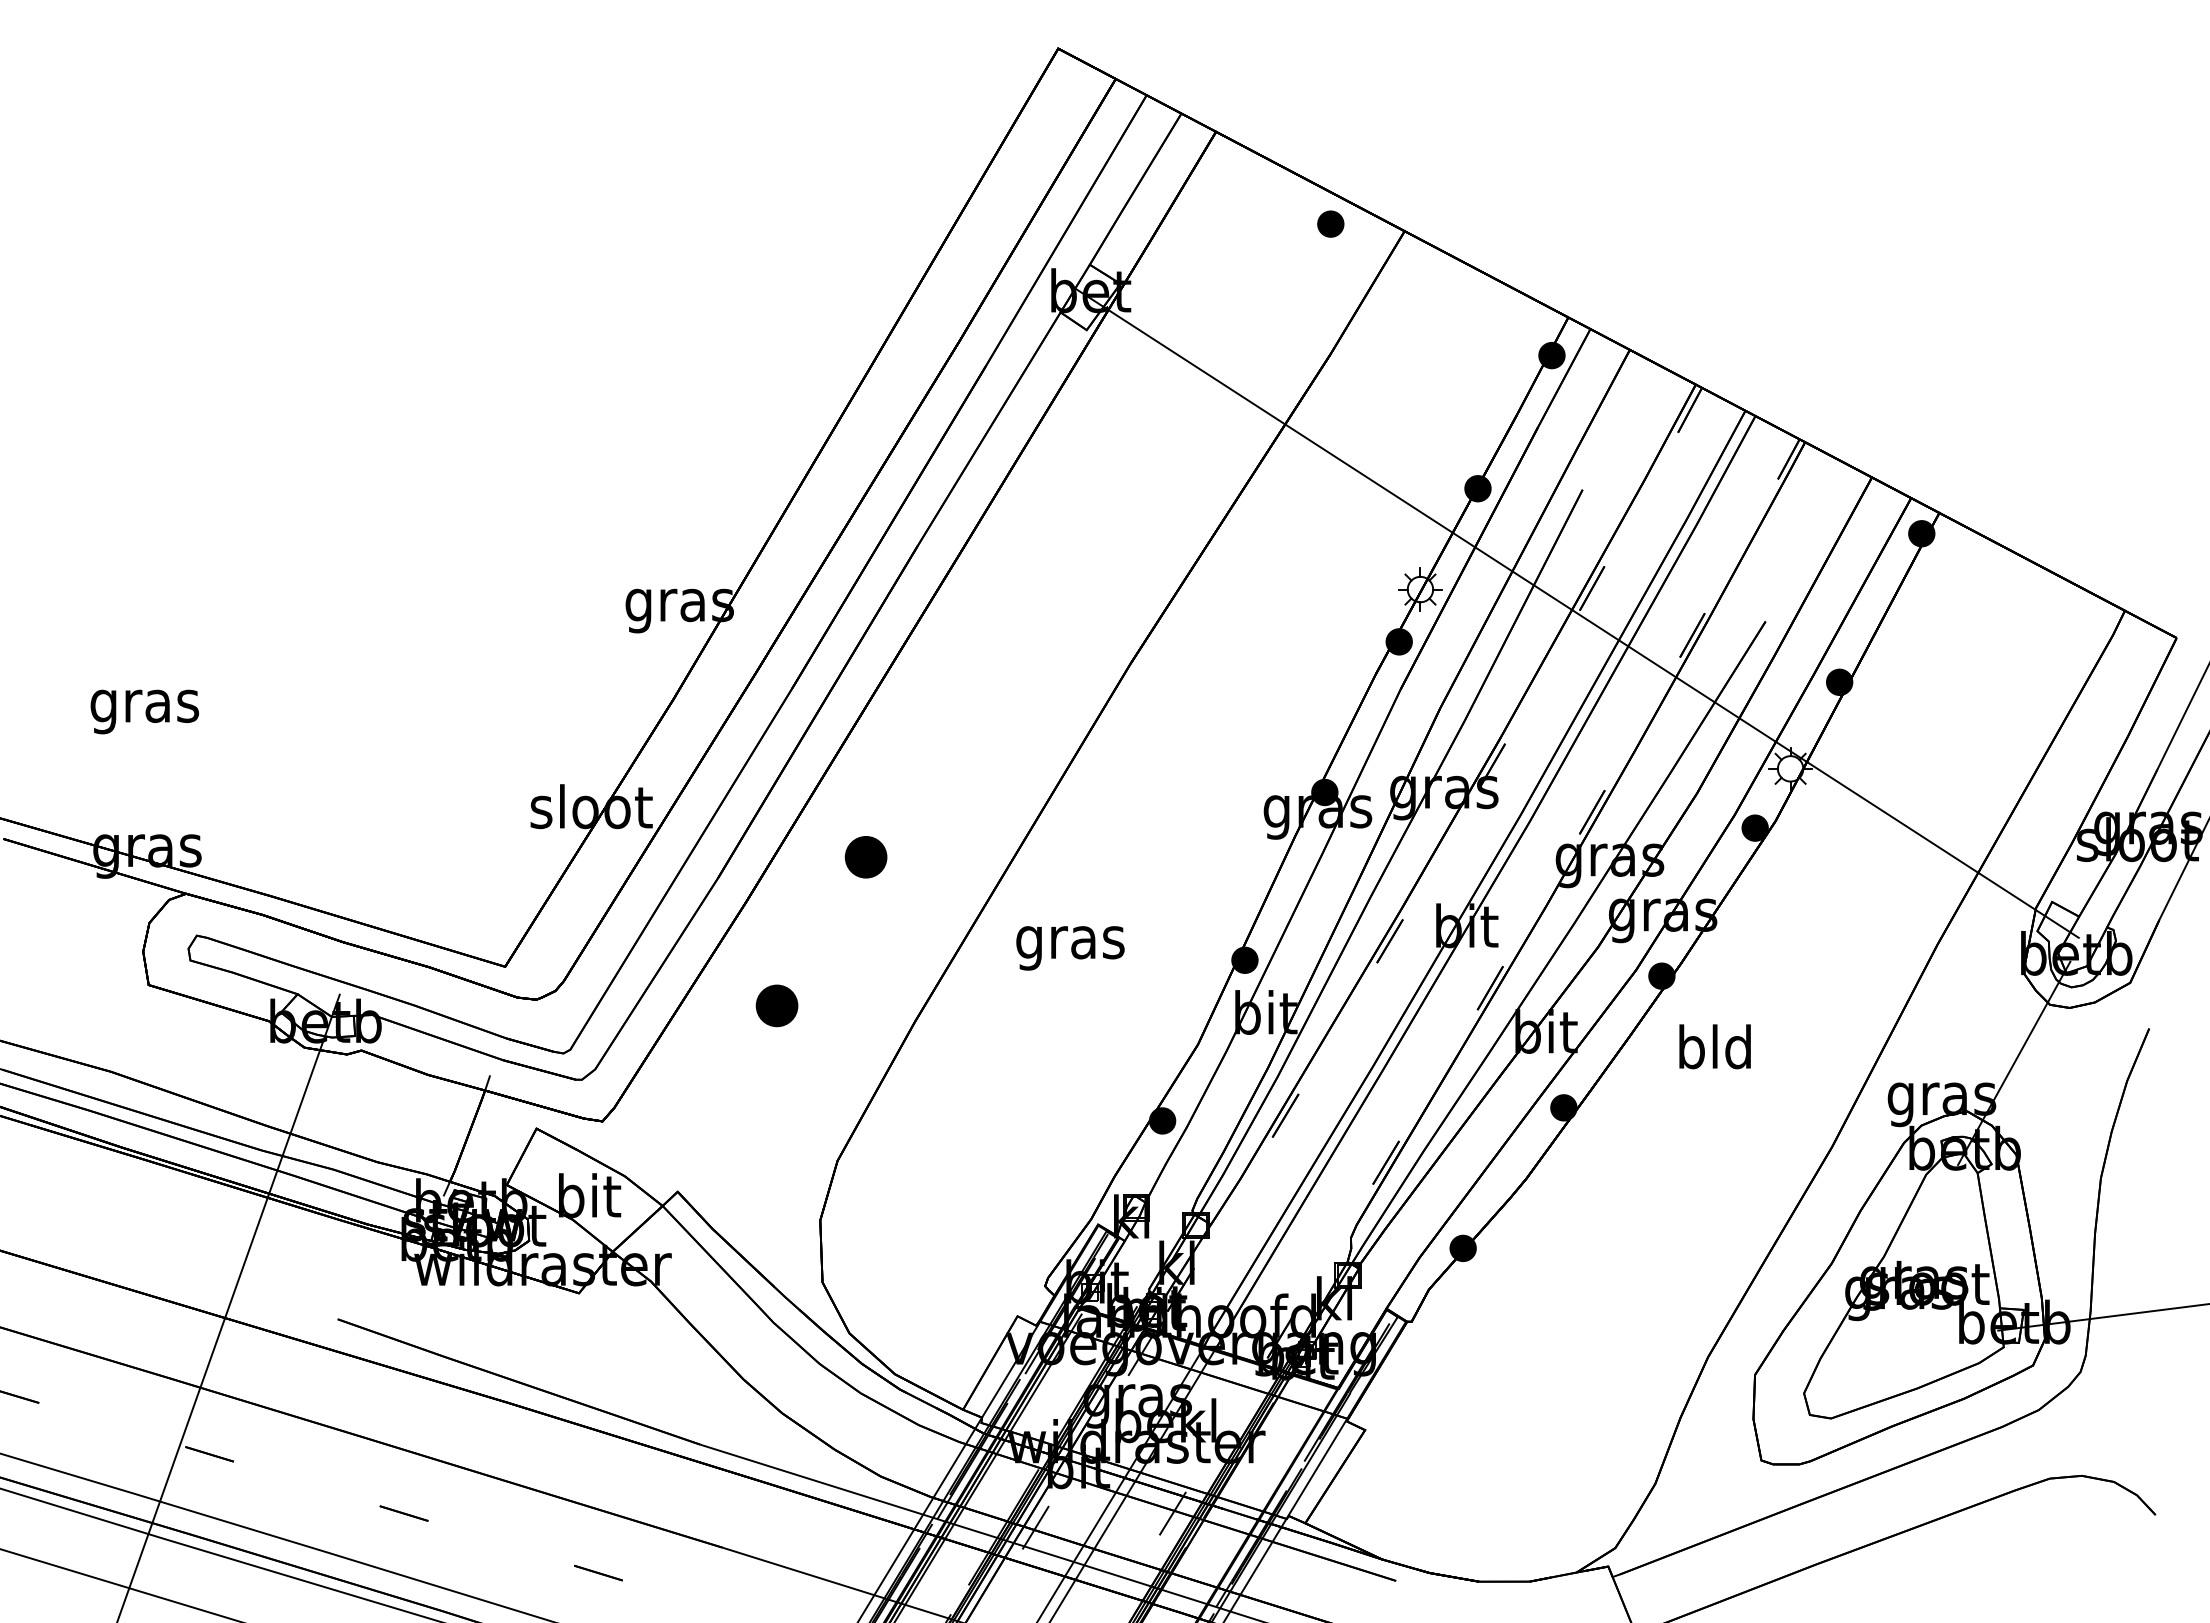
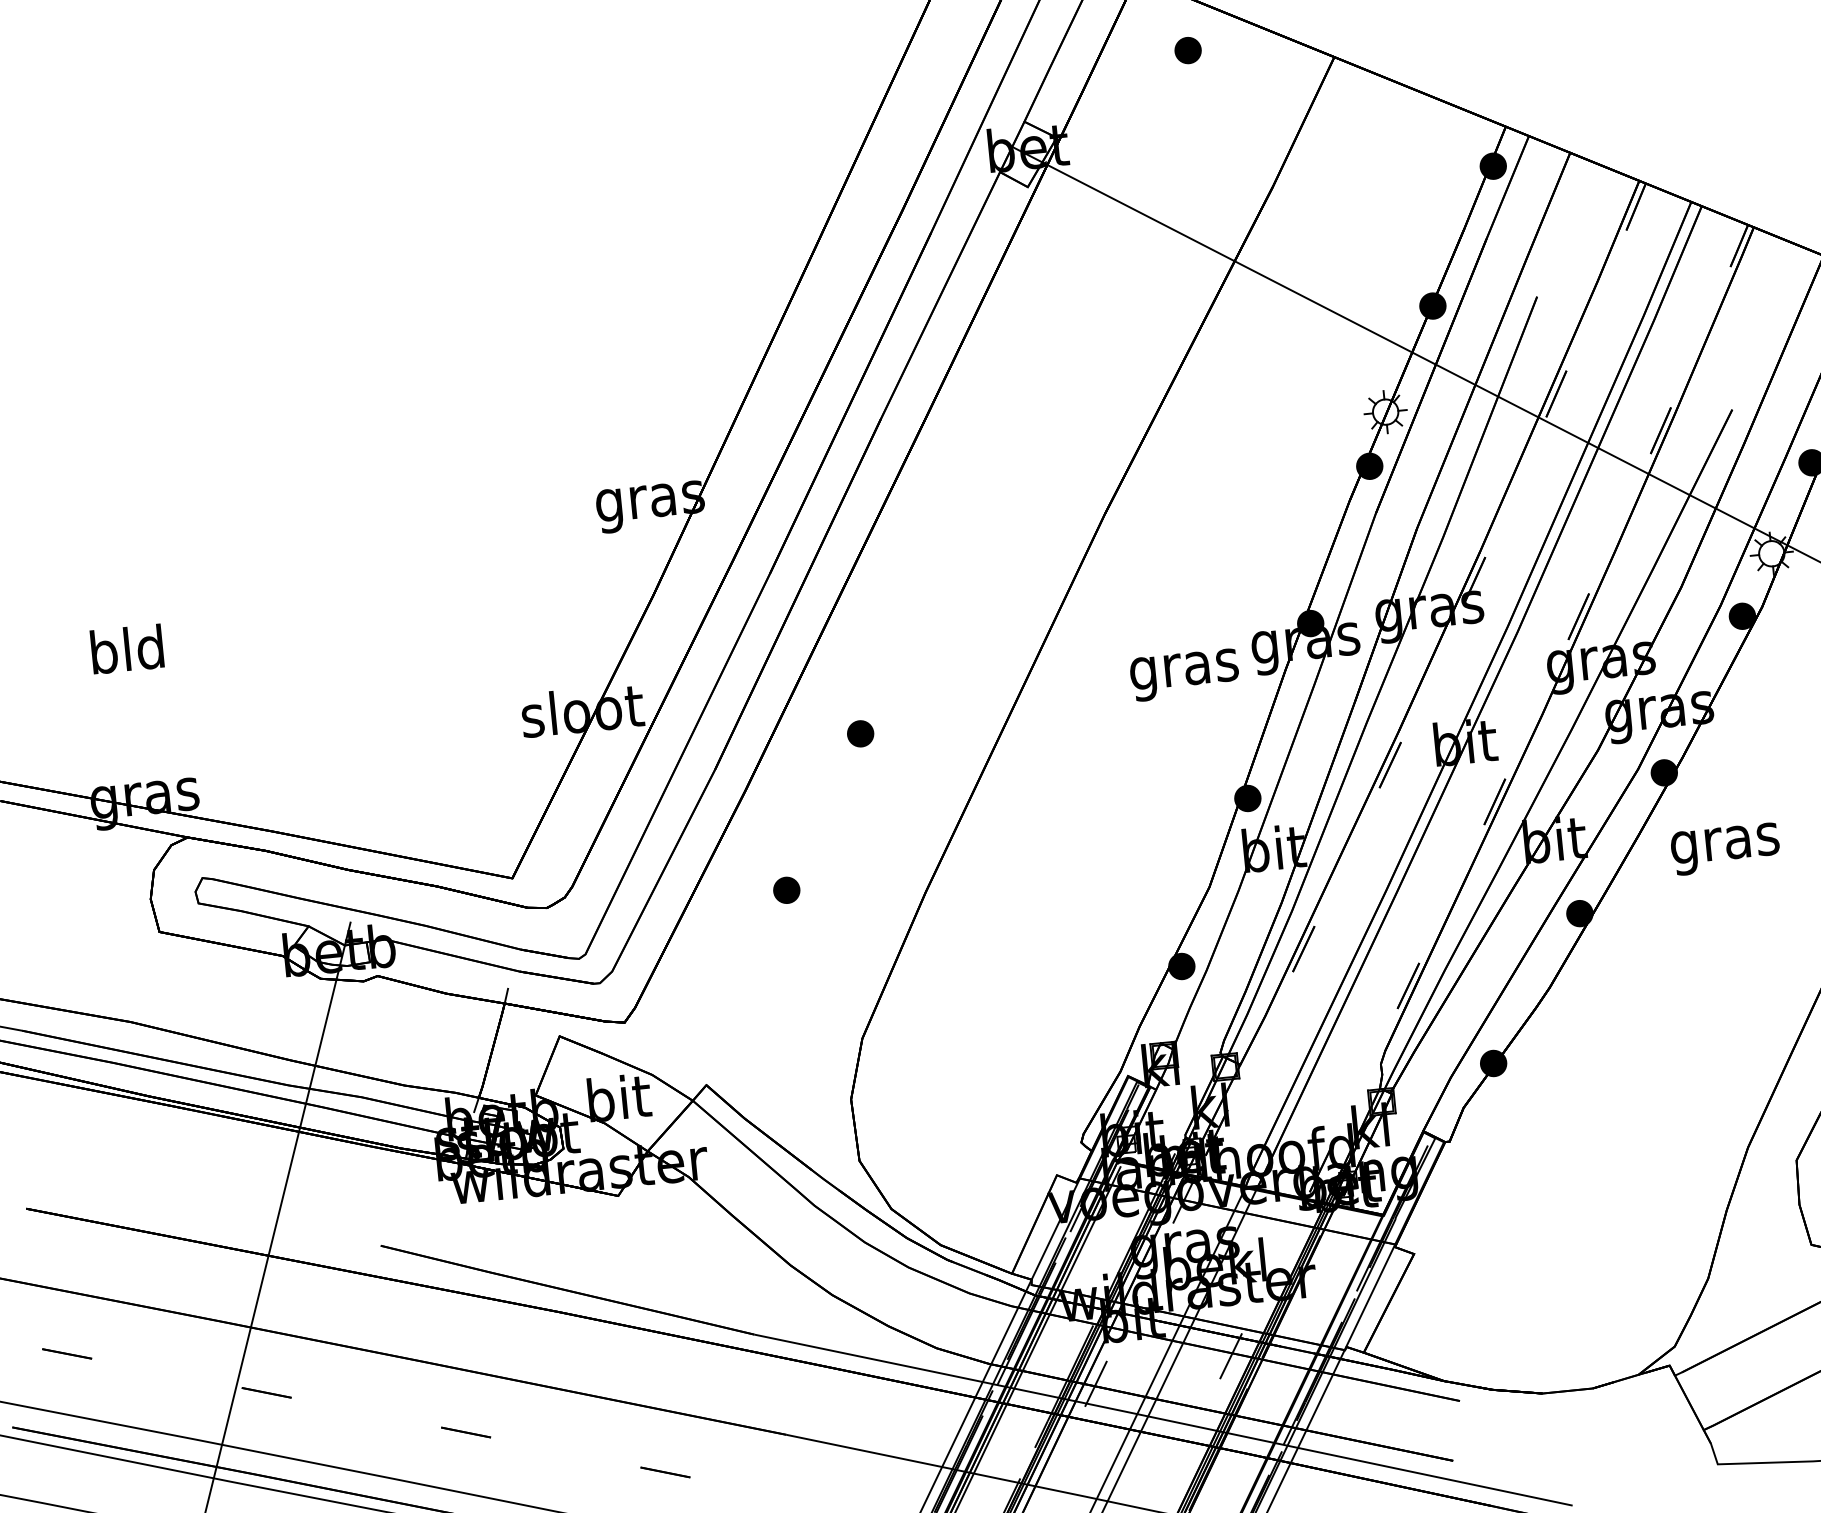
part: (1330, 223) -> (1187, 49), moved
text: (144, 706) -> (127, 655), gras -> bld
part: (865, 857) -> (860, 733), size x0.62
text: (1070, 948) -> (1184, 675), moved
part: (776, 1005) -> (786, 889), size x0.62
text: (1715, 1052) -> (1725, 843), bld -> gras

